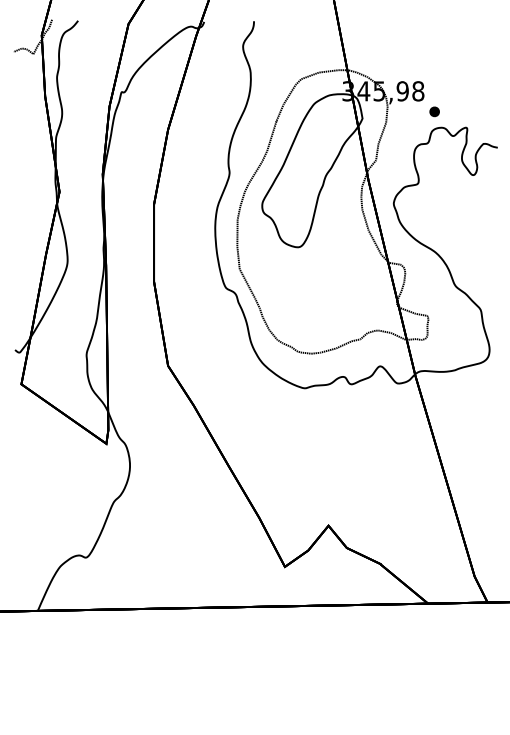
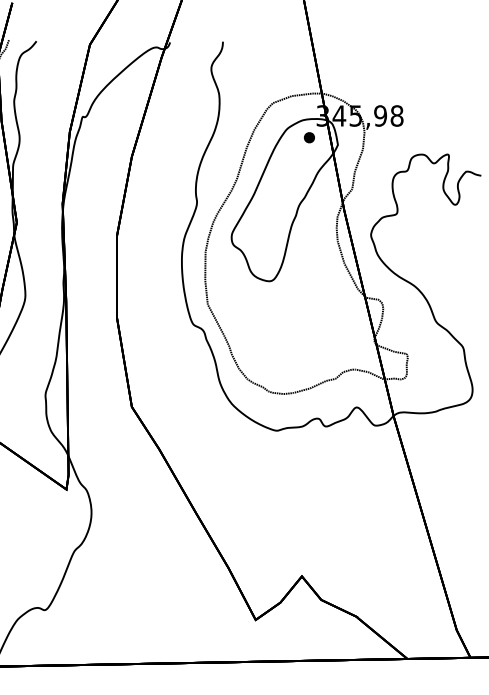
part: (434, 111) -> (309, 137), moved

